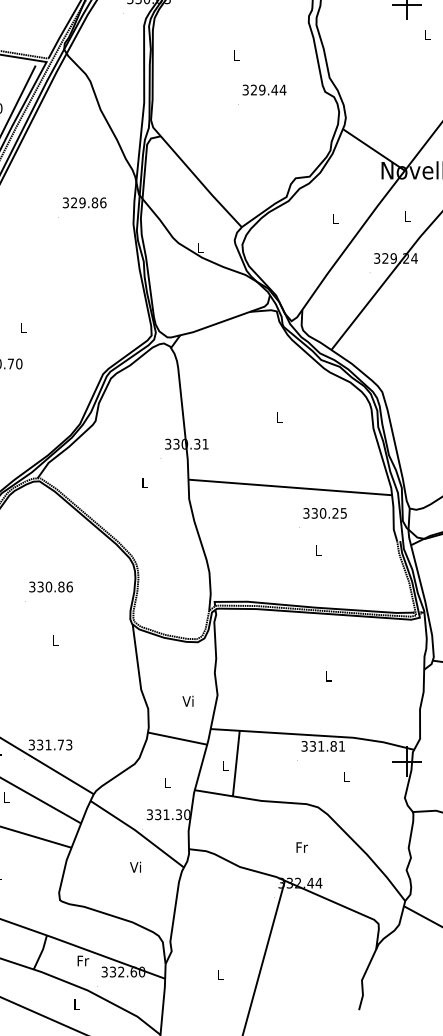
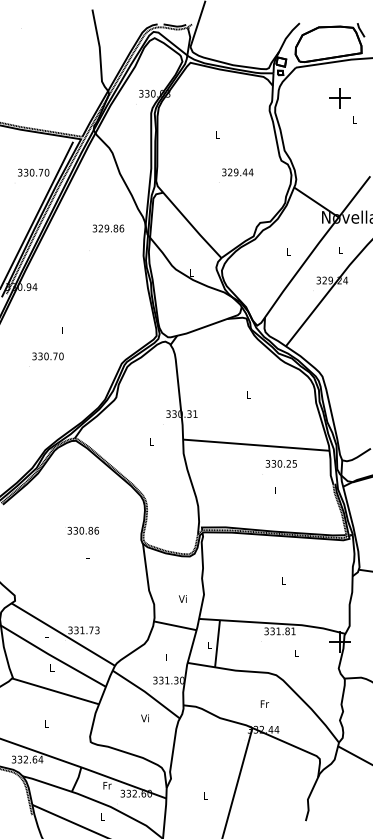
text: (262, 94) -> (236, 175), moved
text: (84, 202) -> (108, 228), moved
text: (49, 586) -> (82, 530), moved

